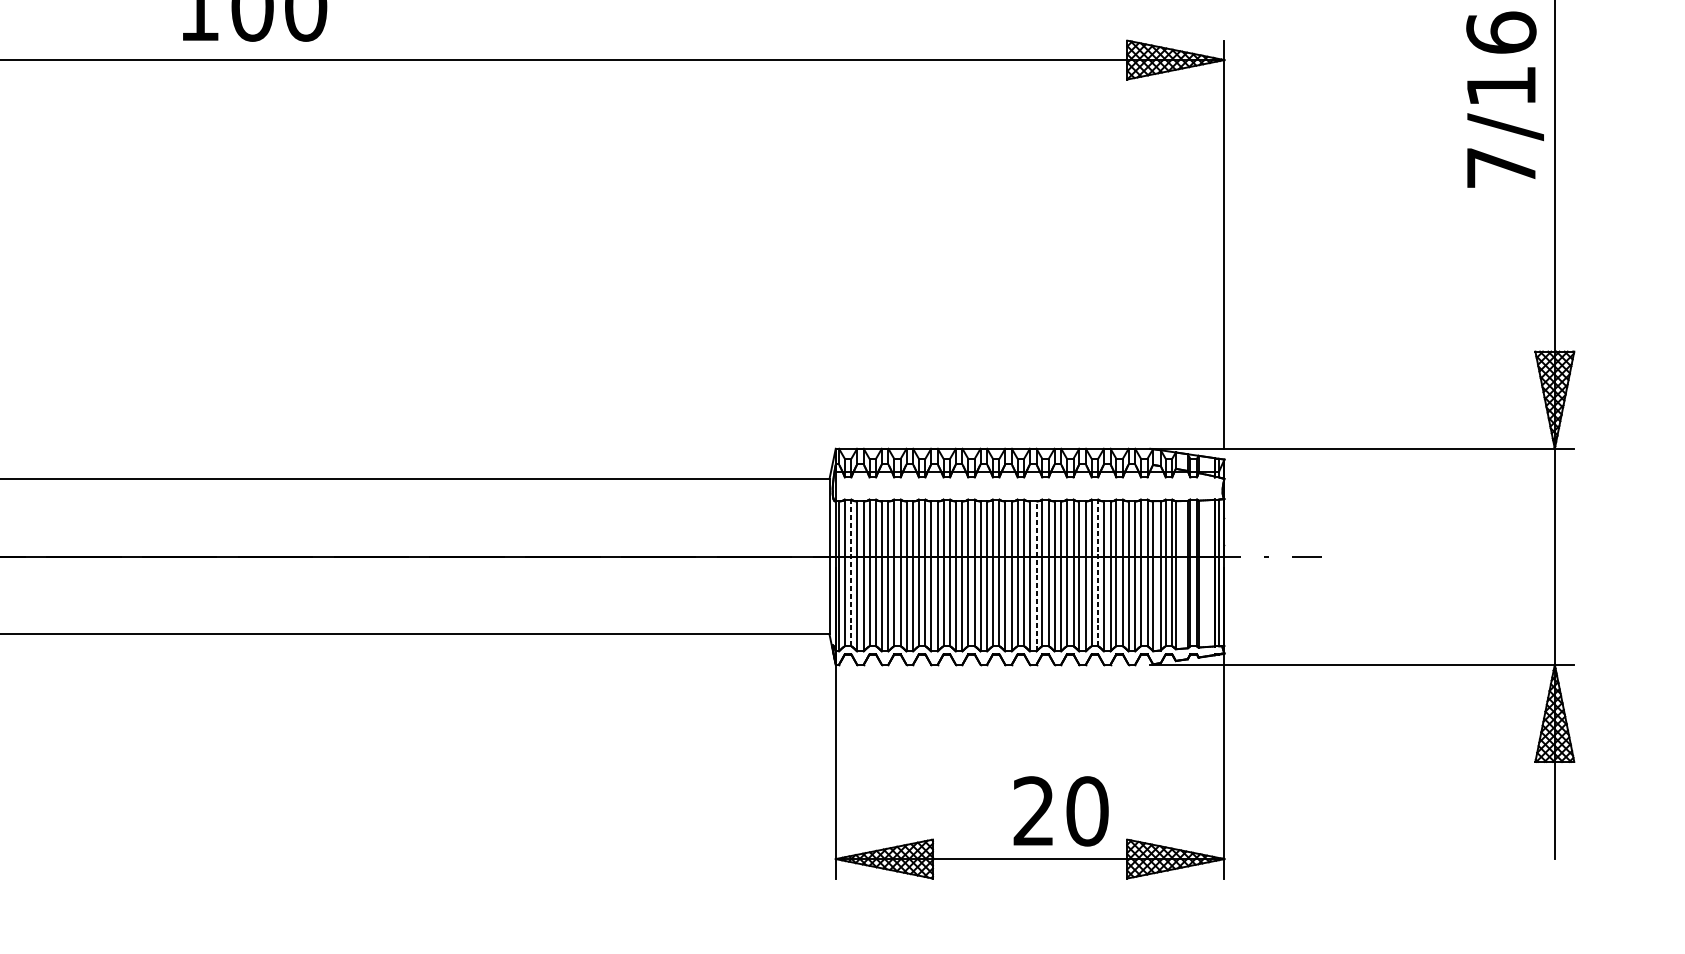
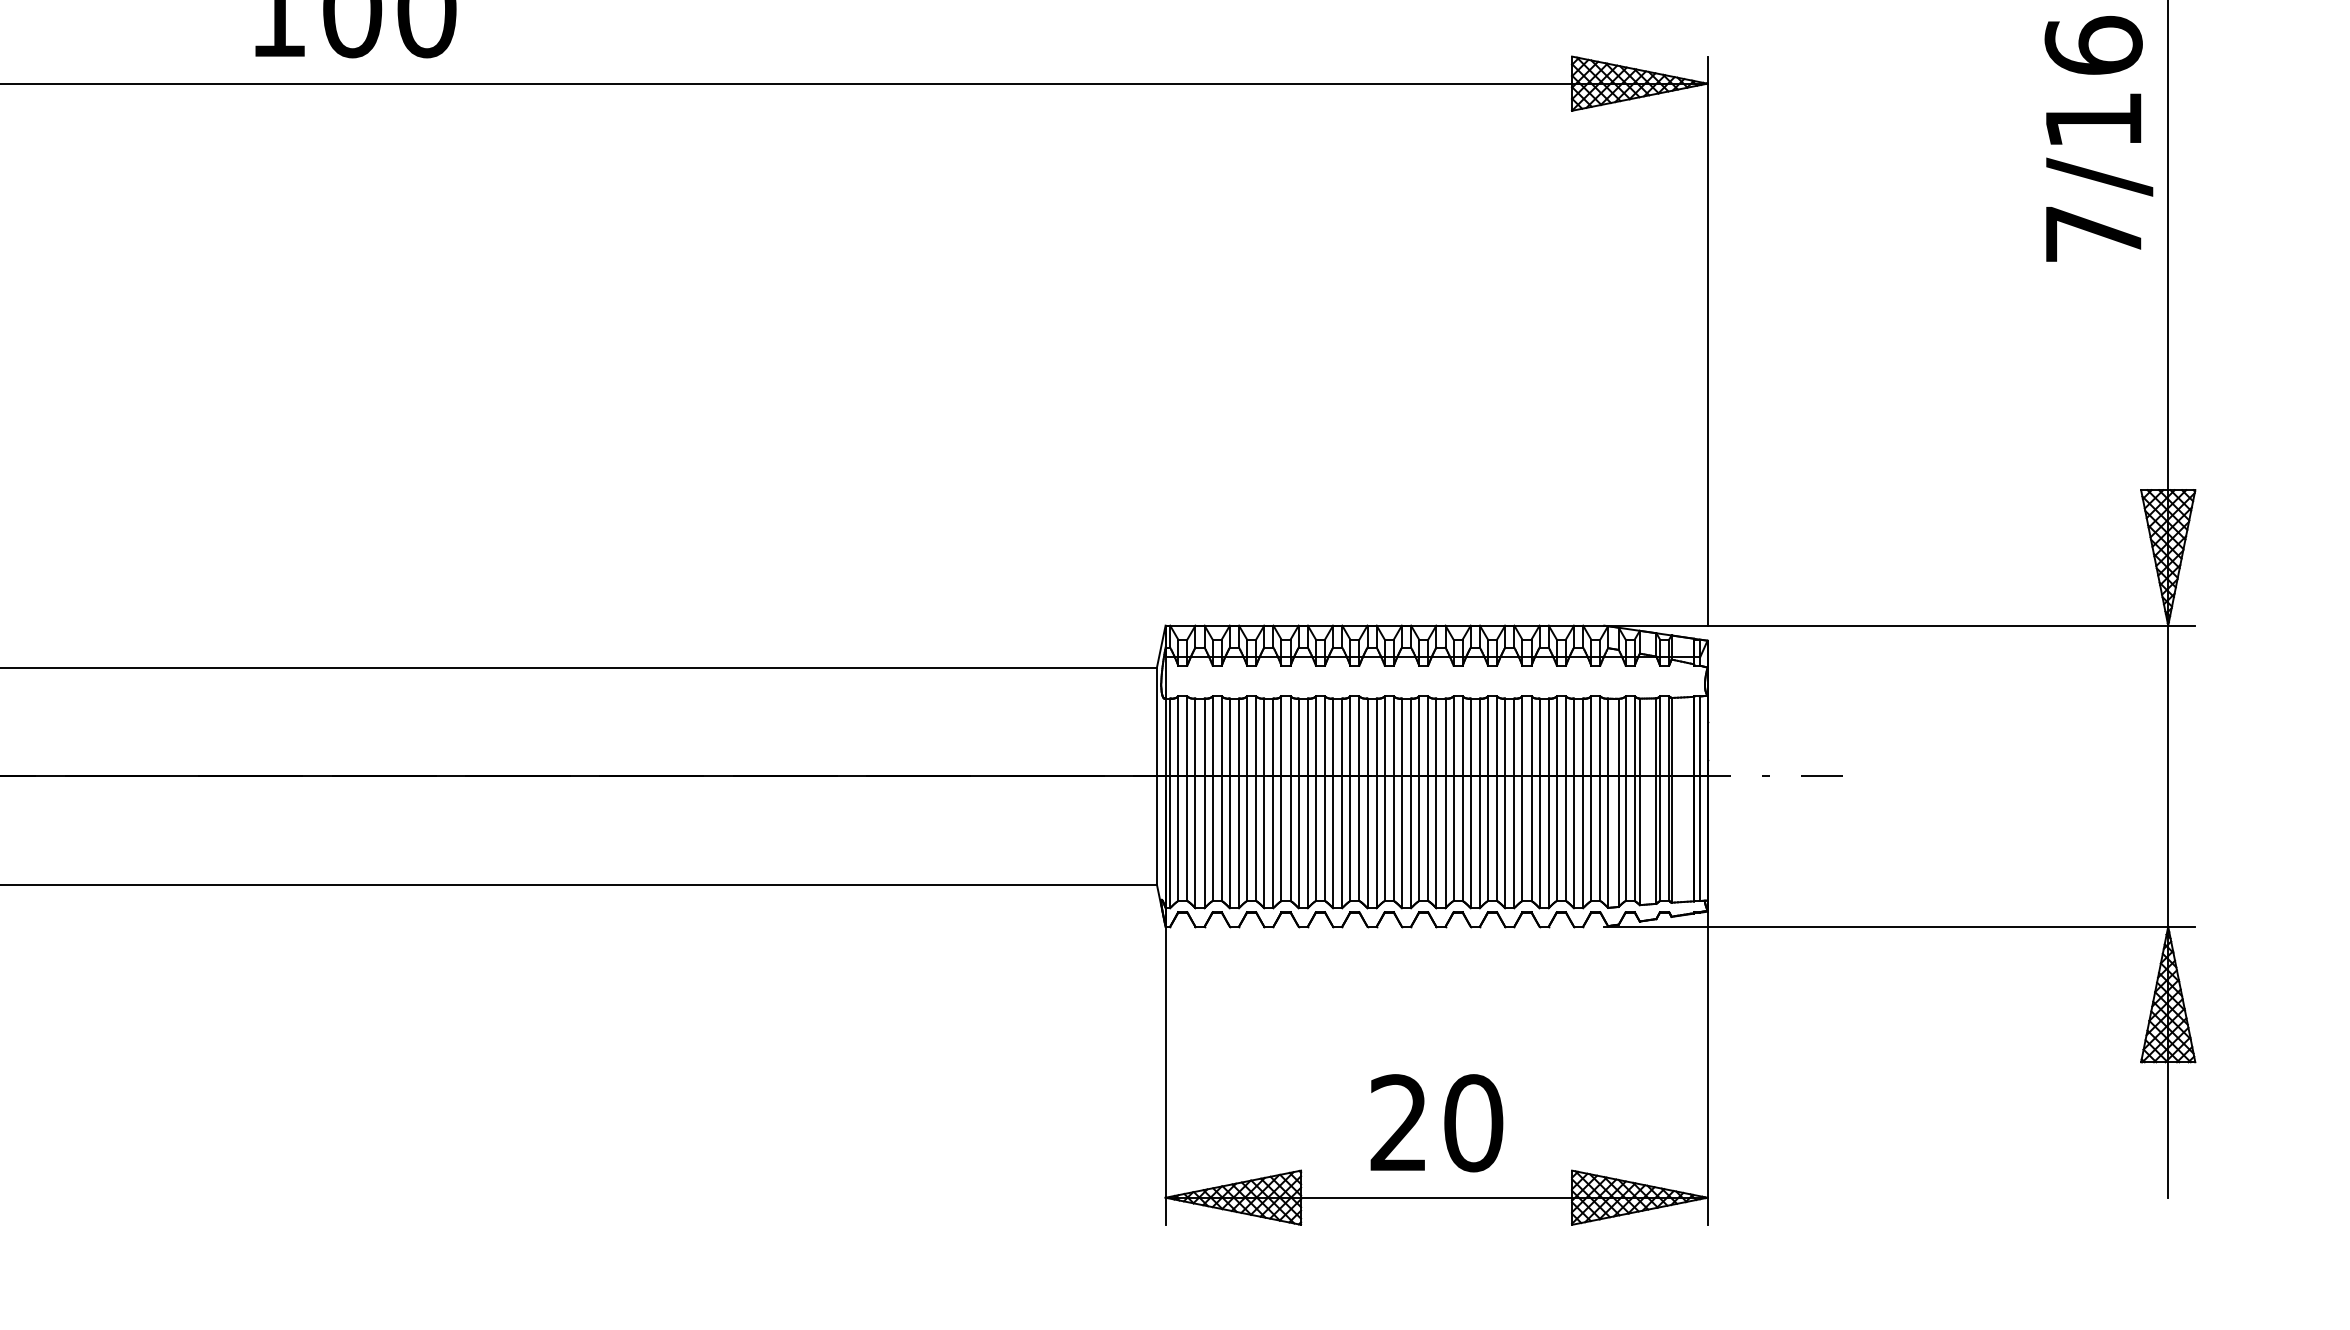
line: (851, 572) -> (1187, 798), dashed -> solid
line: (1098, 572) -> (1531, 798), dashed -> solid
line: (1036, 576) -> (1445, 803), dashed -> solid
text: (1060, 811) -> (1436, 1123), moved

